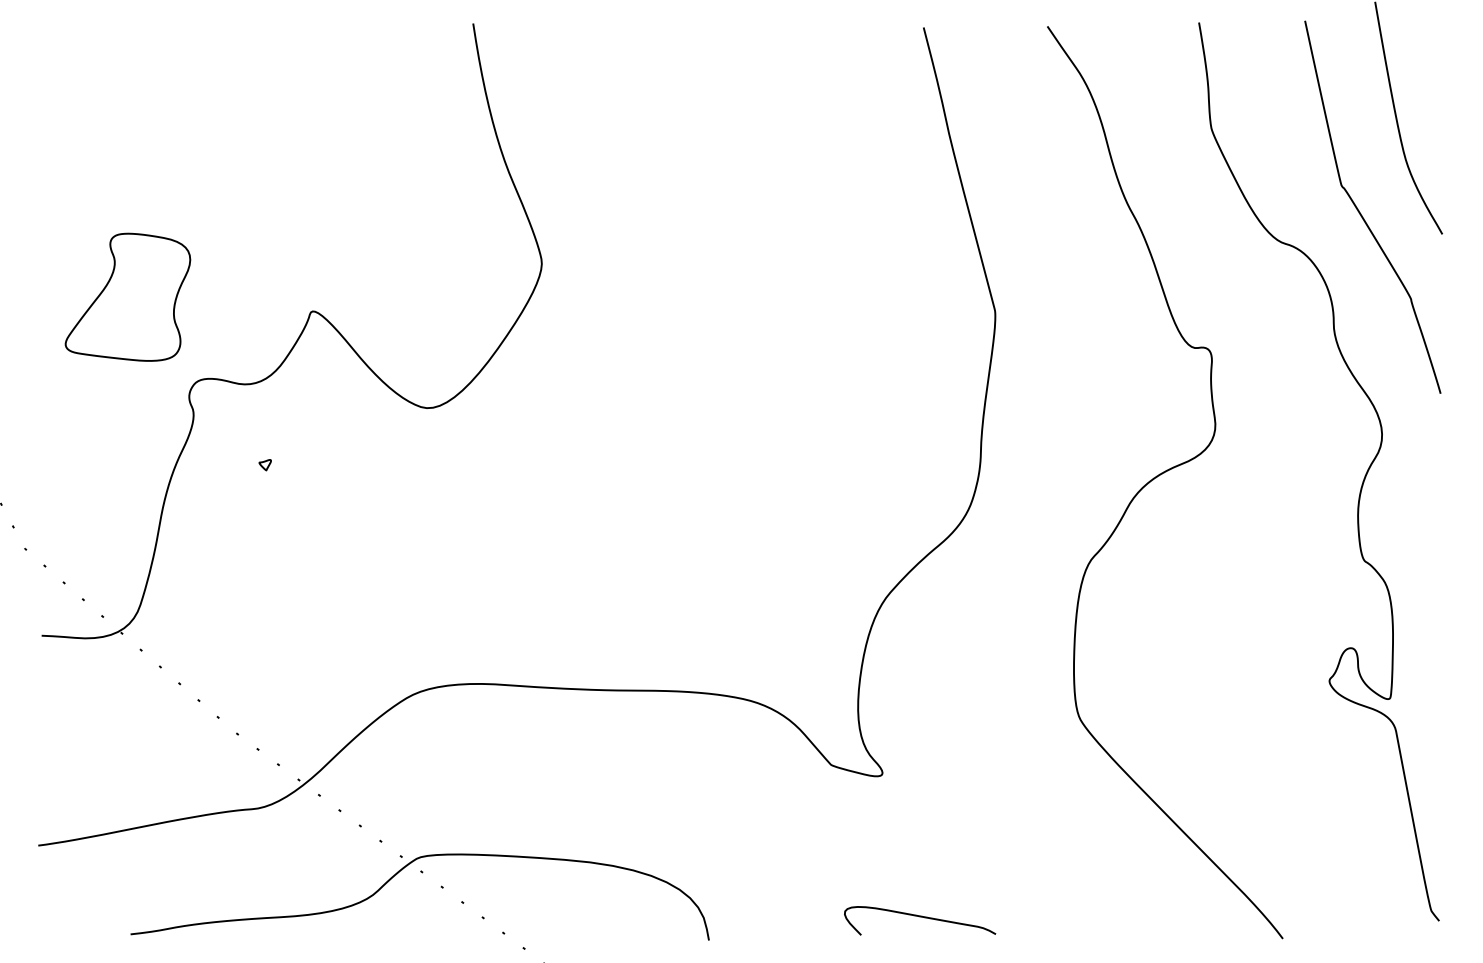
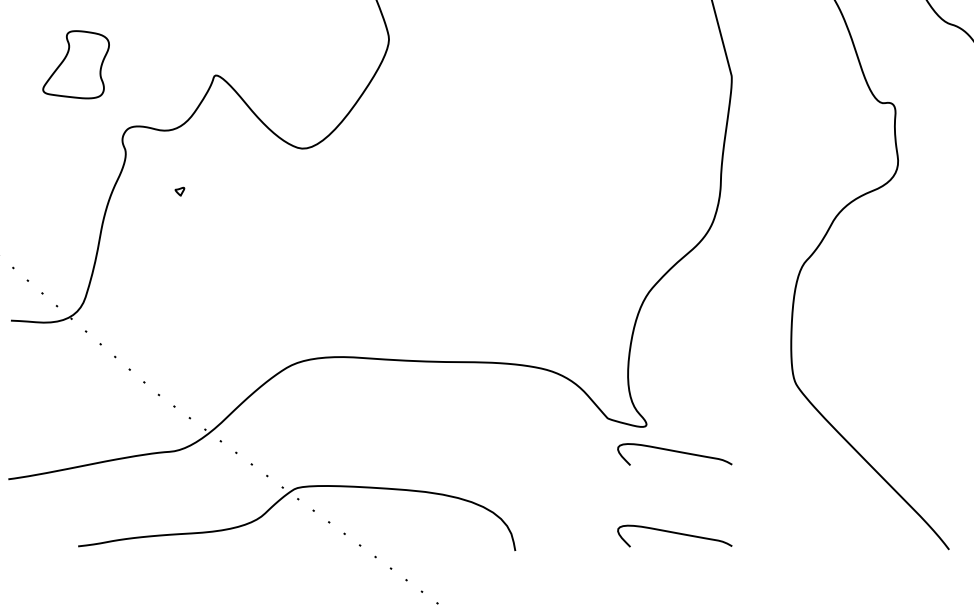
part: (127, 296) -> (75, 64), size x0.7
curve: (920, 809) -> (675, 452), added

